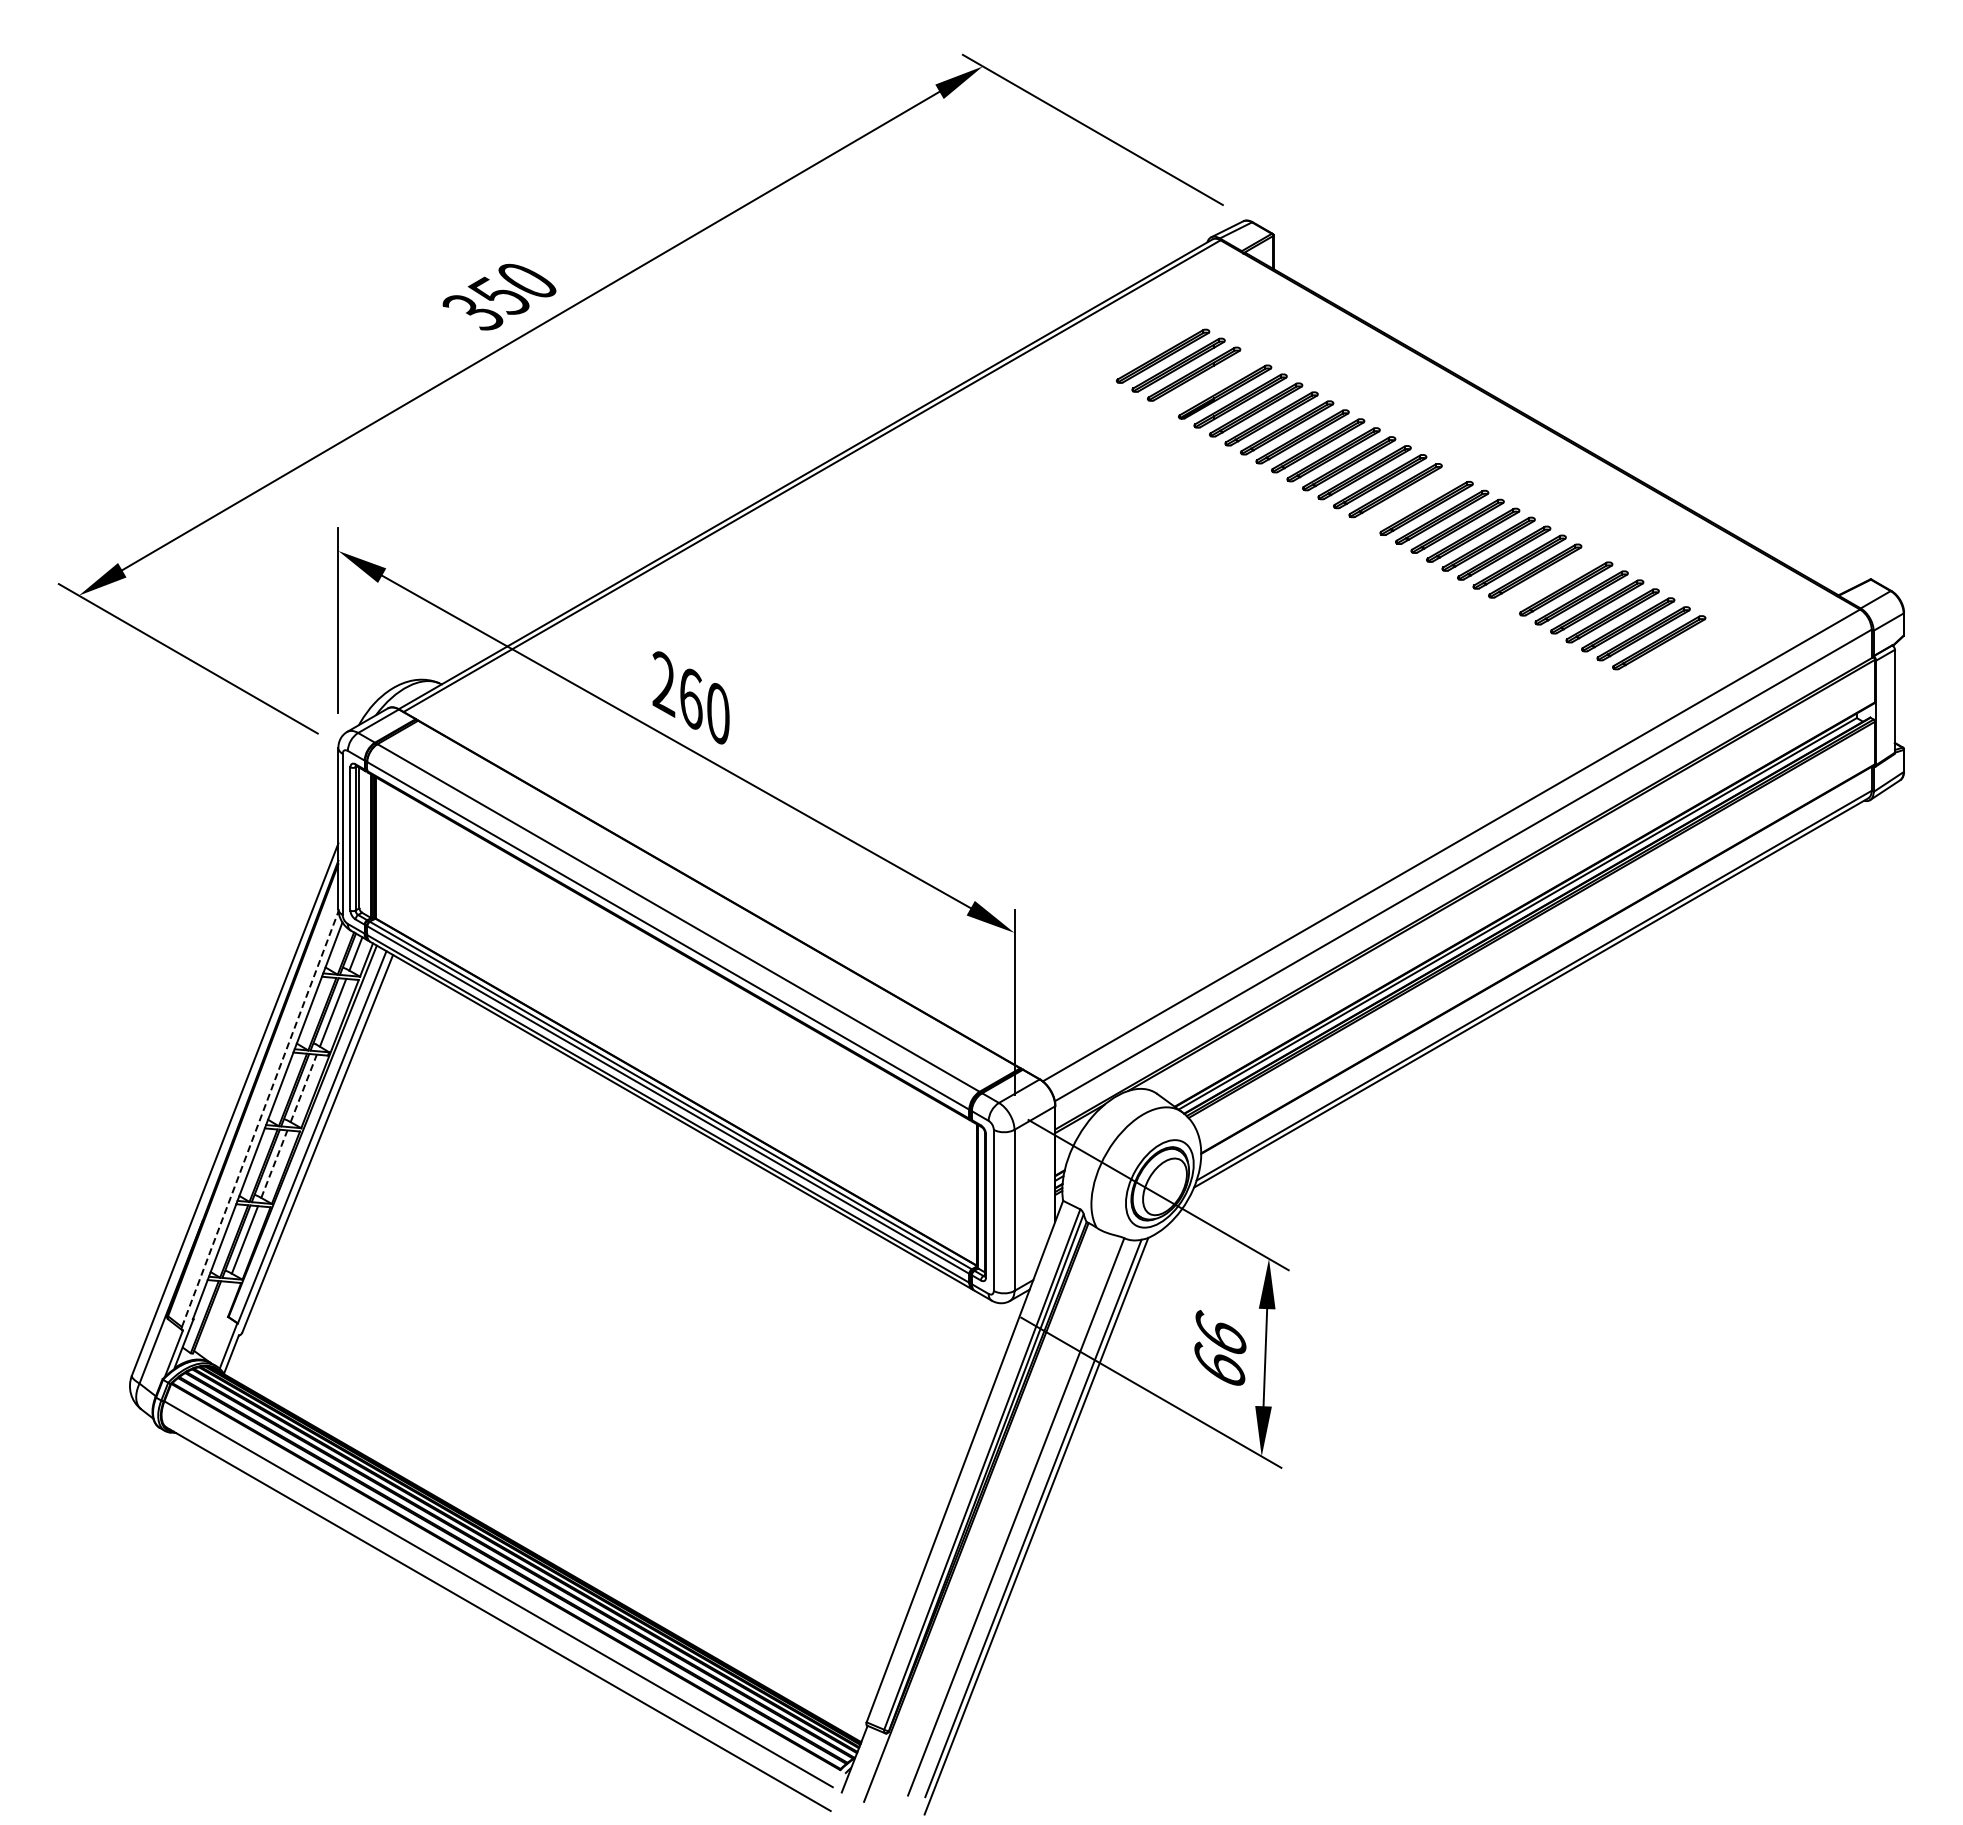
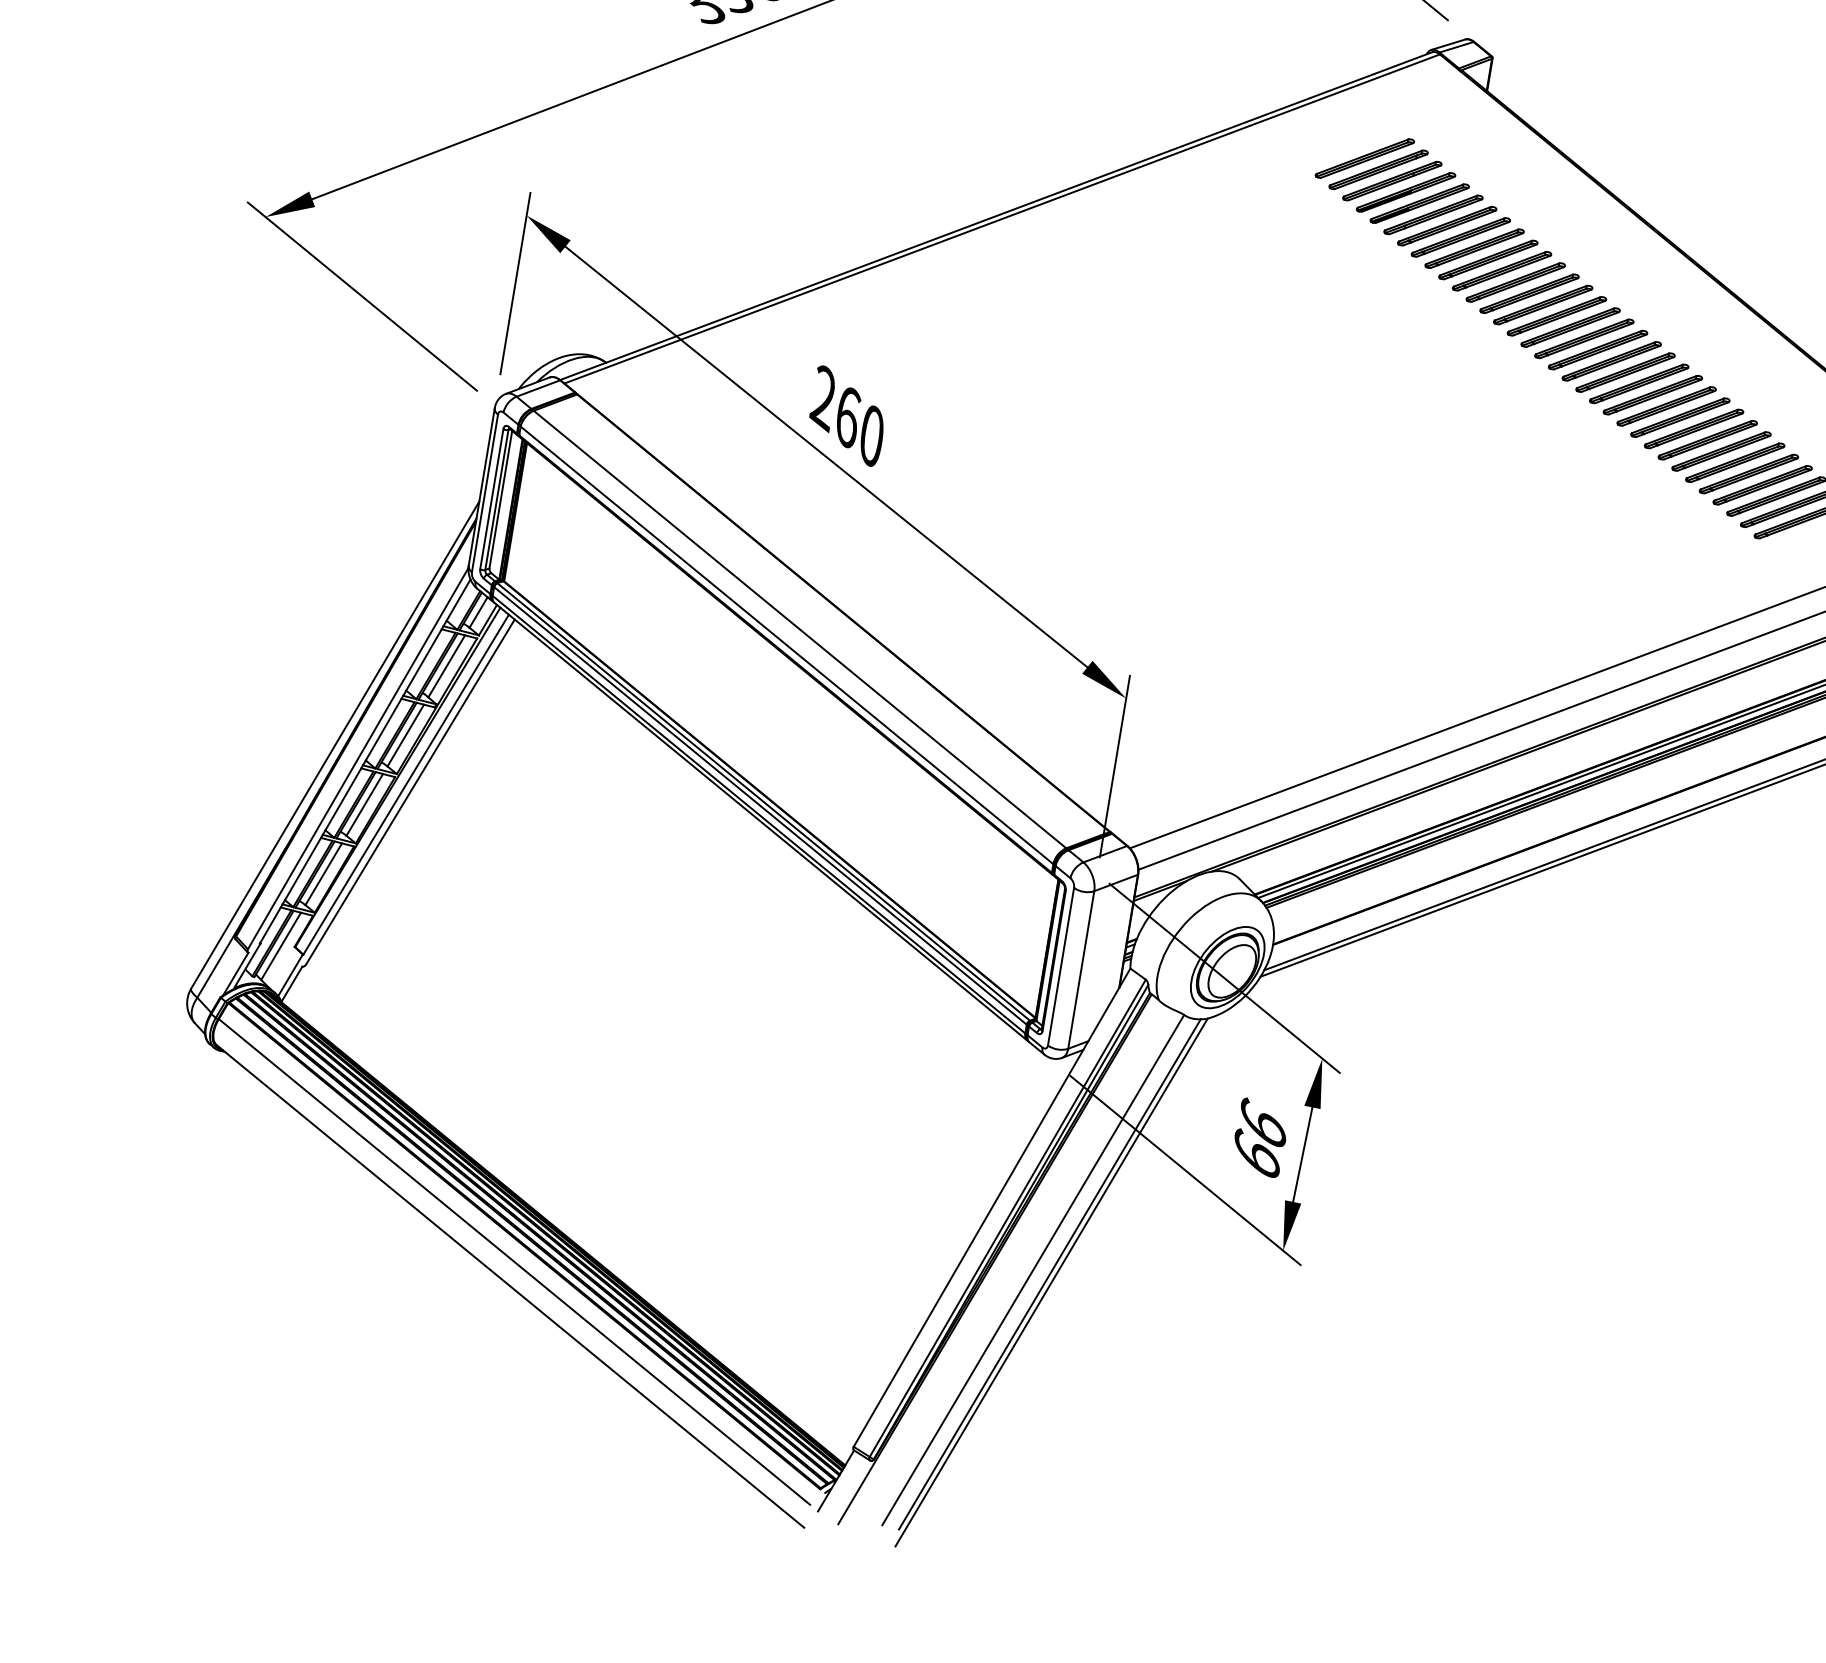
part: (1209, 382) -> (1406, 191), added
part: (1411, 499) -> (1584, 338), added
part: (1550, 579) -> (1707, 439), added
line: (303, 1087) -> (405, 734), dashed -> solid
line: (260, 1118) -> (358, 757), dashed -> solid
line: (274, 1163) -> (364, 804), dashed -> solid
line: (214, 1318) -> (281, 946), added

